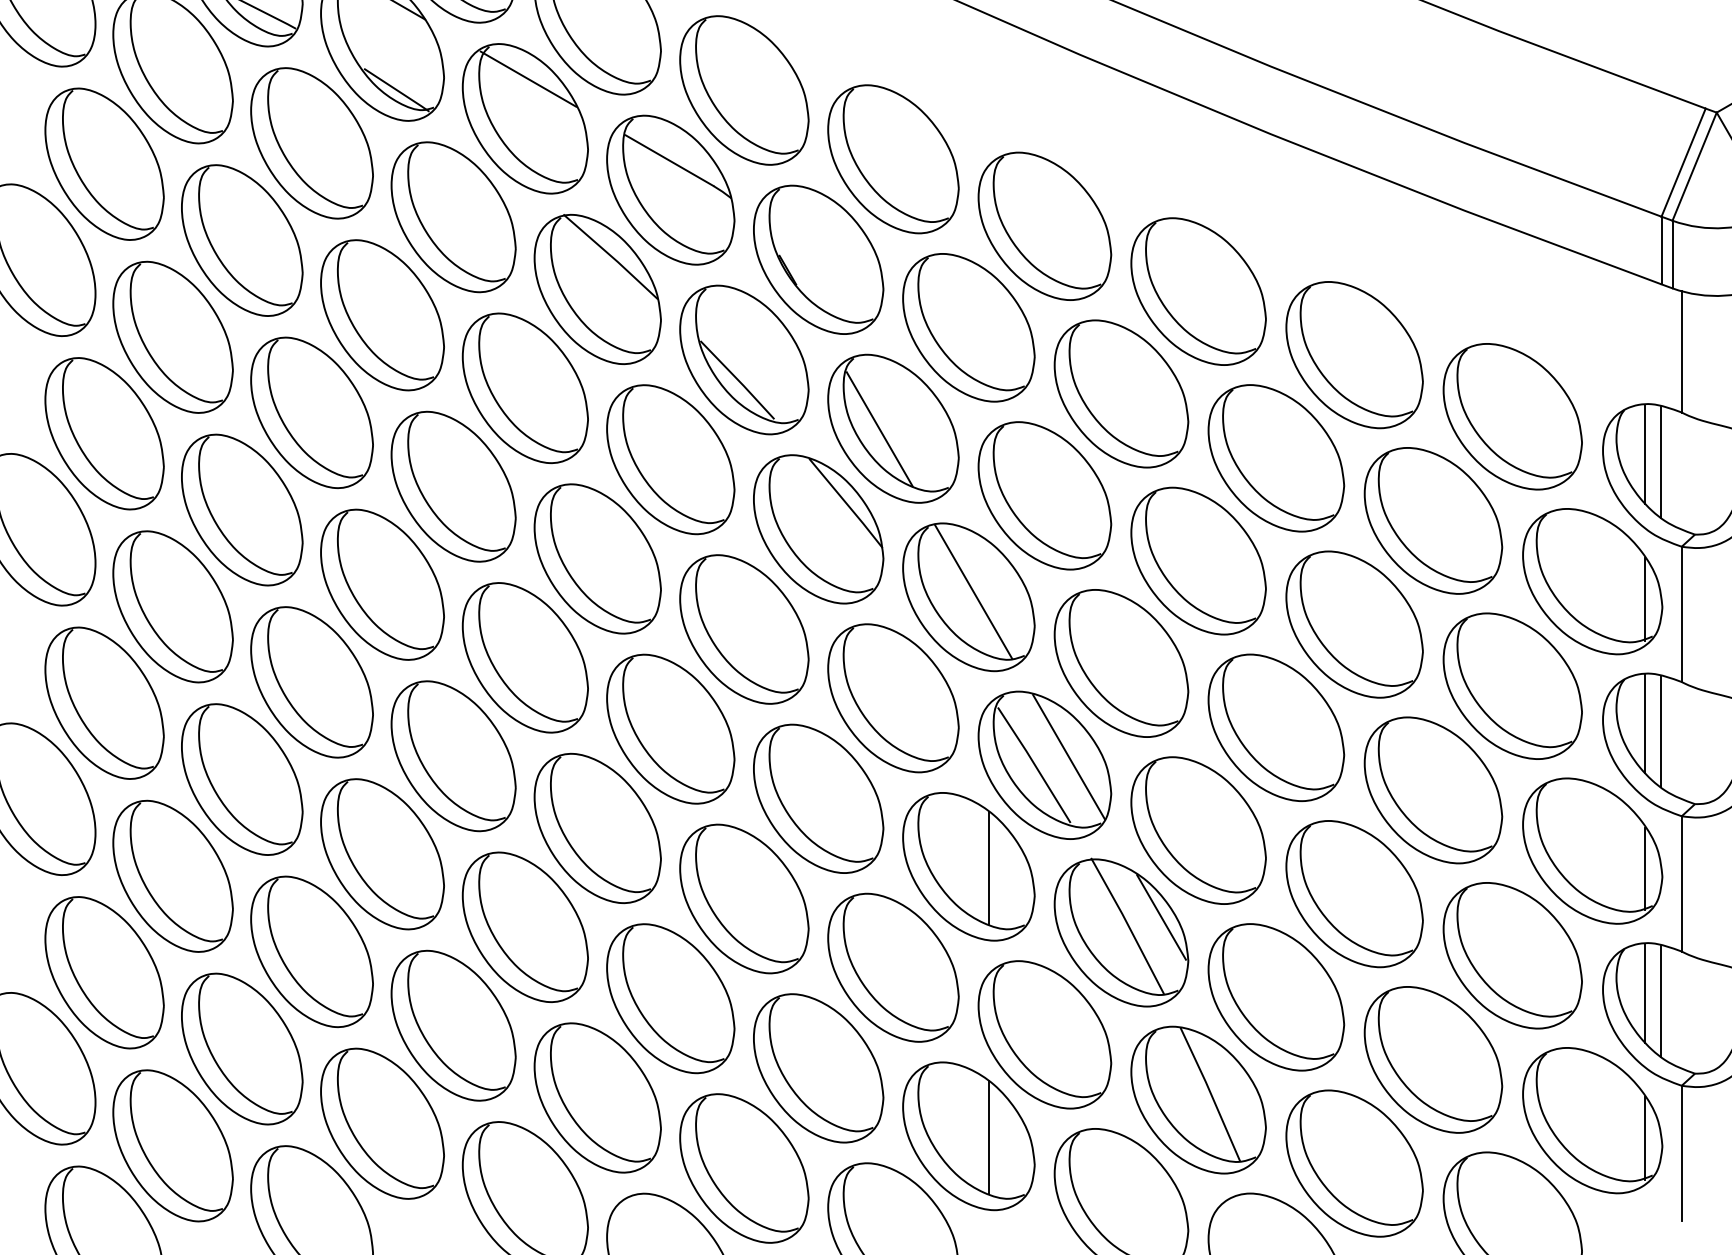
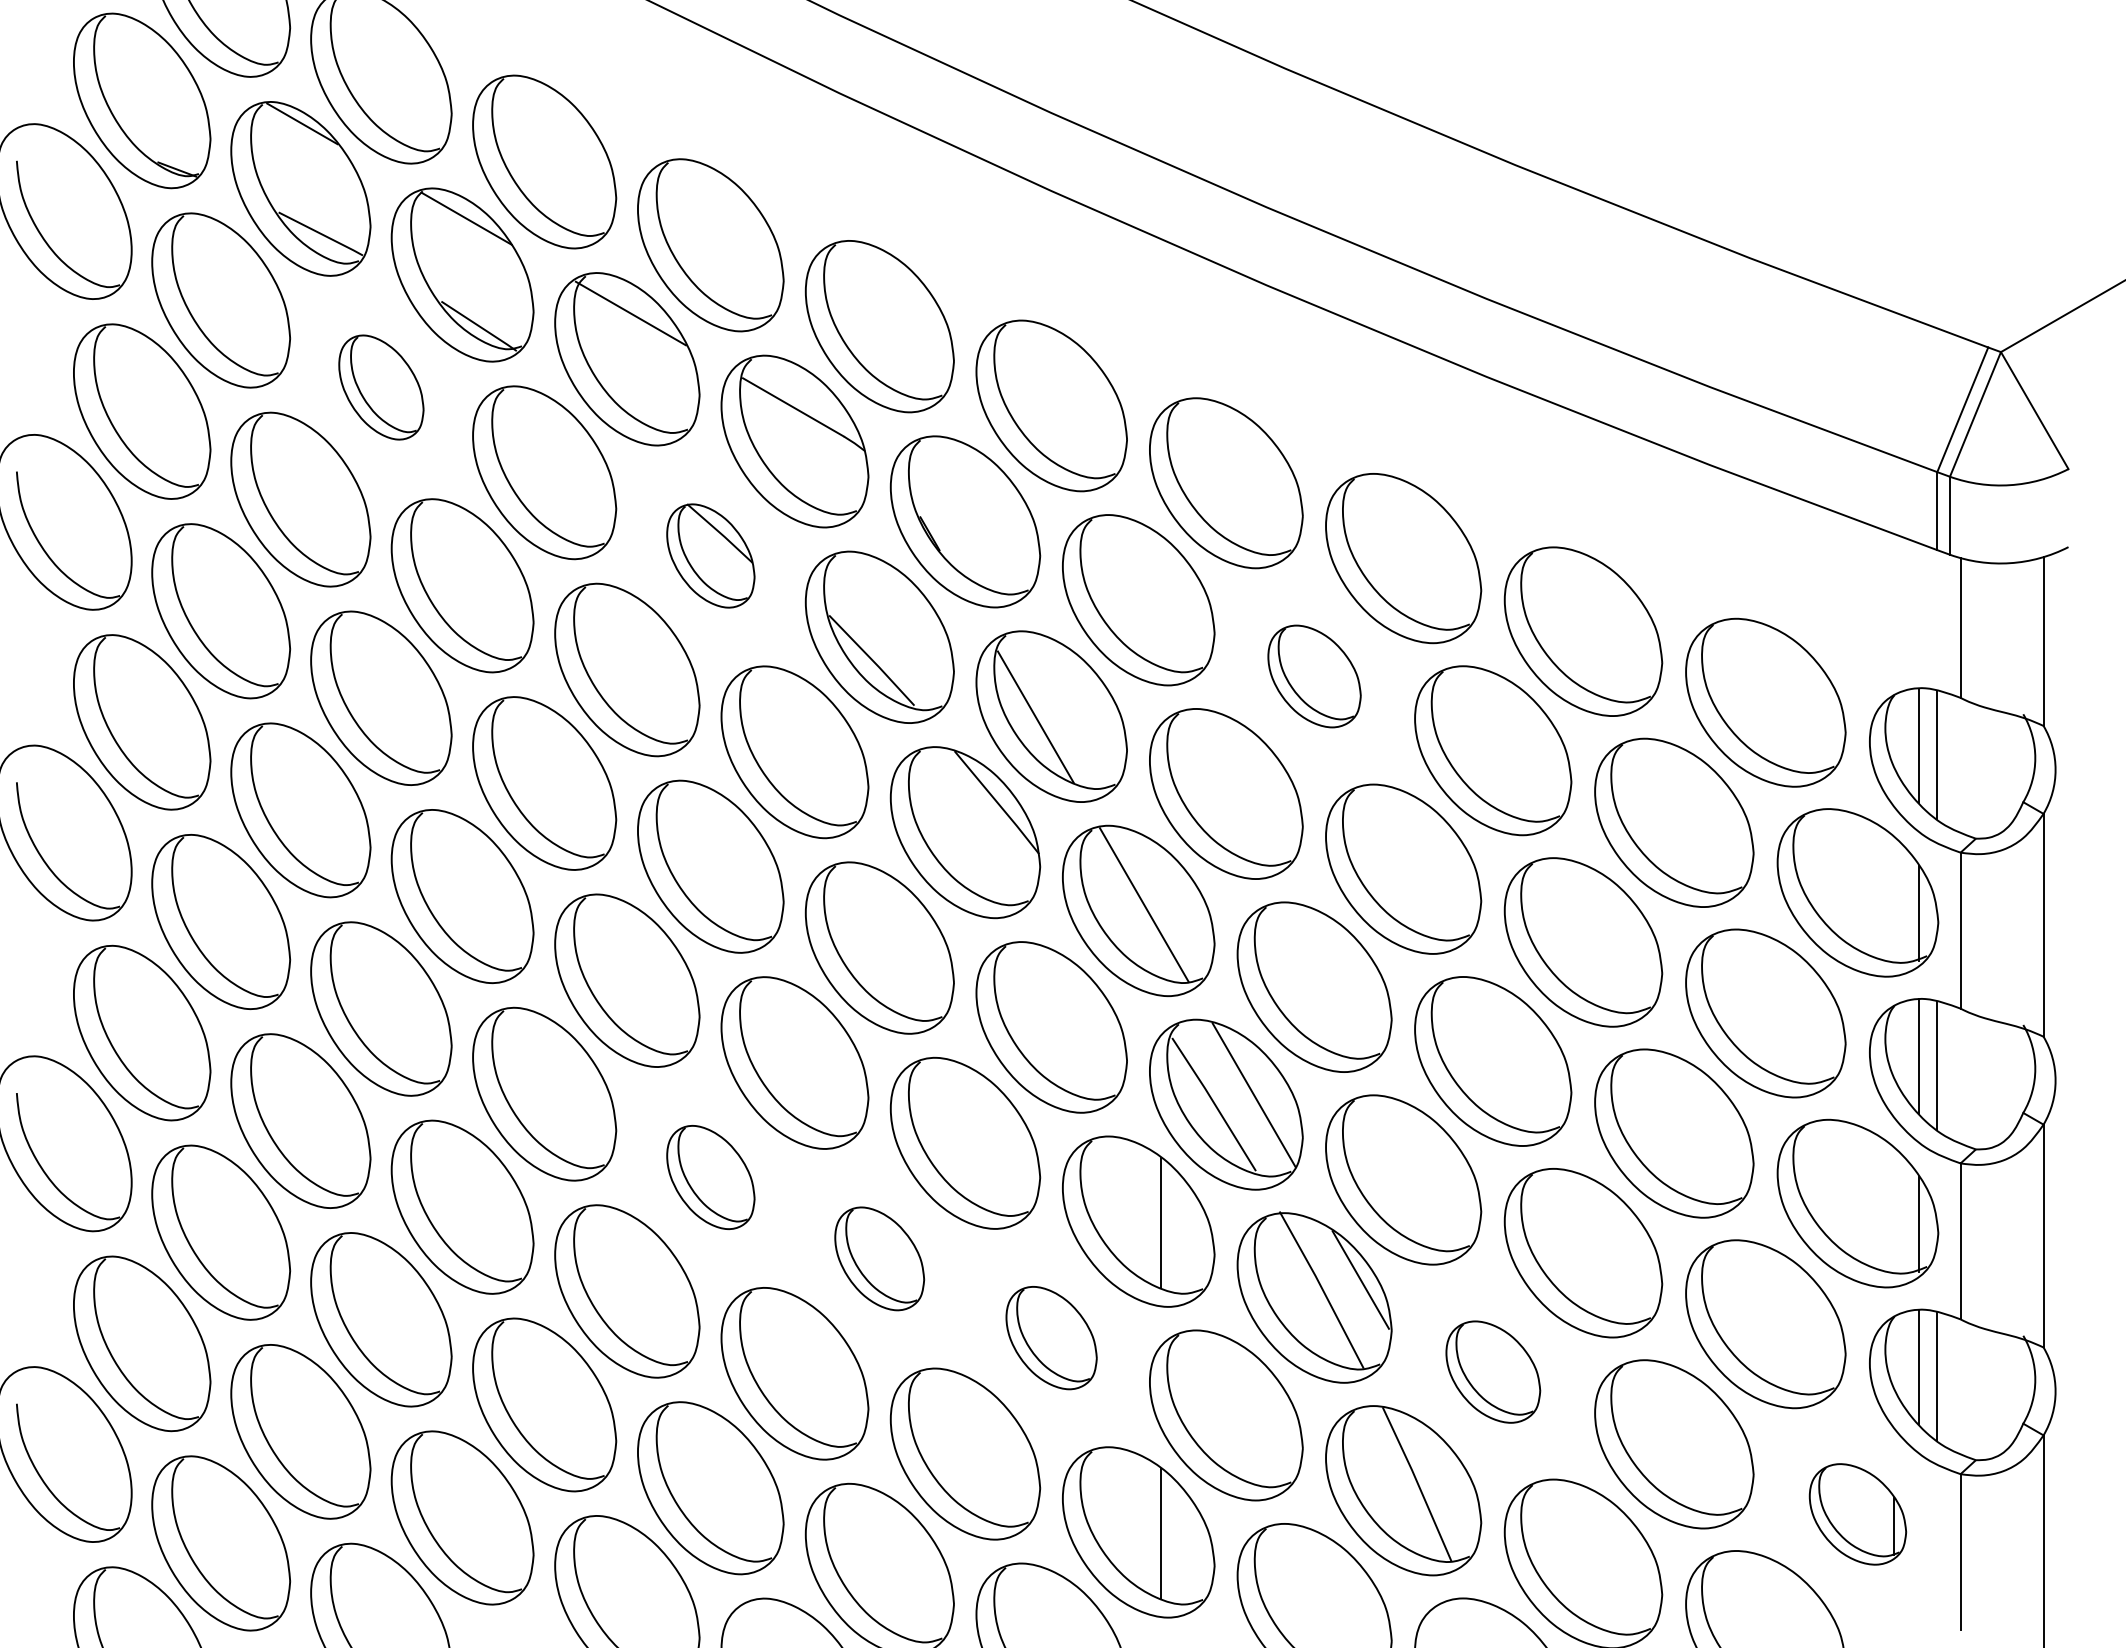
part: (312, 143) -> (381, 387), size x0.6
part: (597, 289) -> (710, 555), size x0.6
part: (1121, 393) -> (1314, 676), size x0.6
part: (597, 828) -> (710, 1177), size x0.6
part: (744, 898) -> (879, 1258), size x0.6
part: (893, 967) -> (1051, 1337), size x0.6
part: (1276, 996) -> (1493, 1371), size x0.6
part: (1592, 1120) -> (1857, 1514), size x0.6

